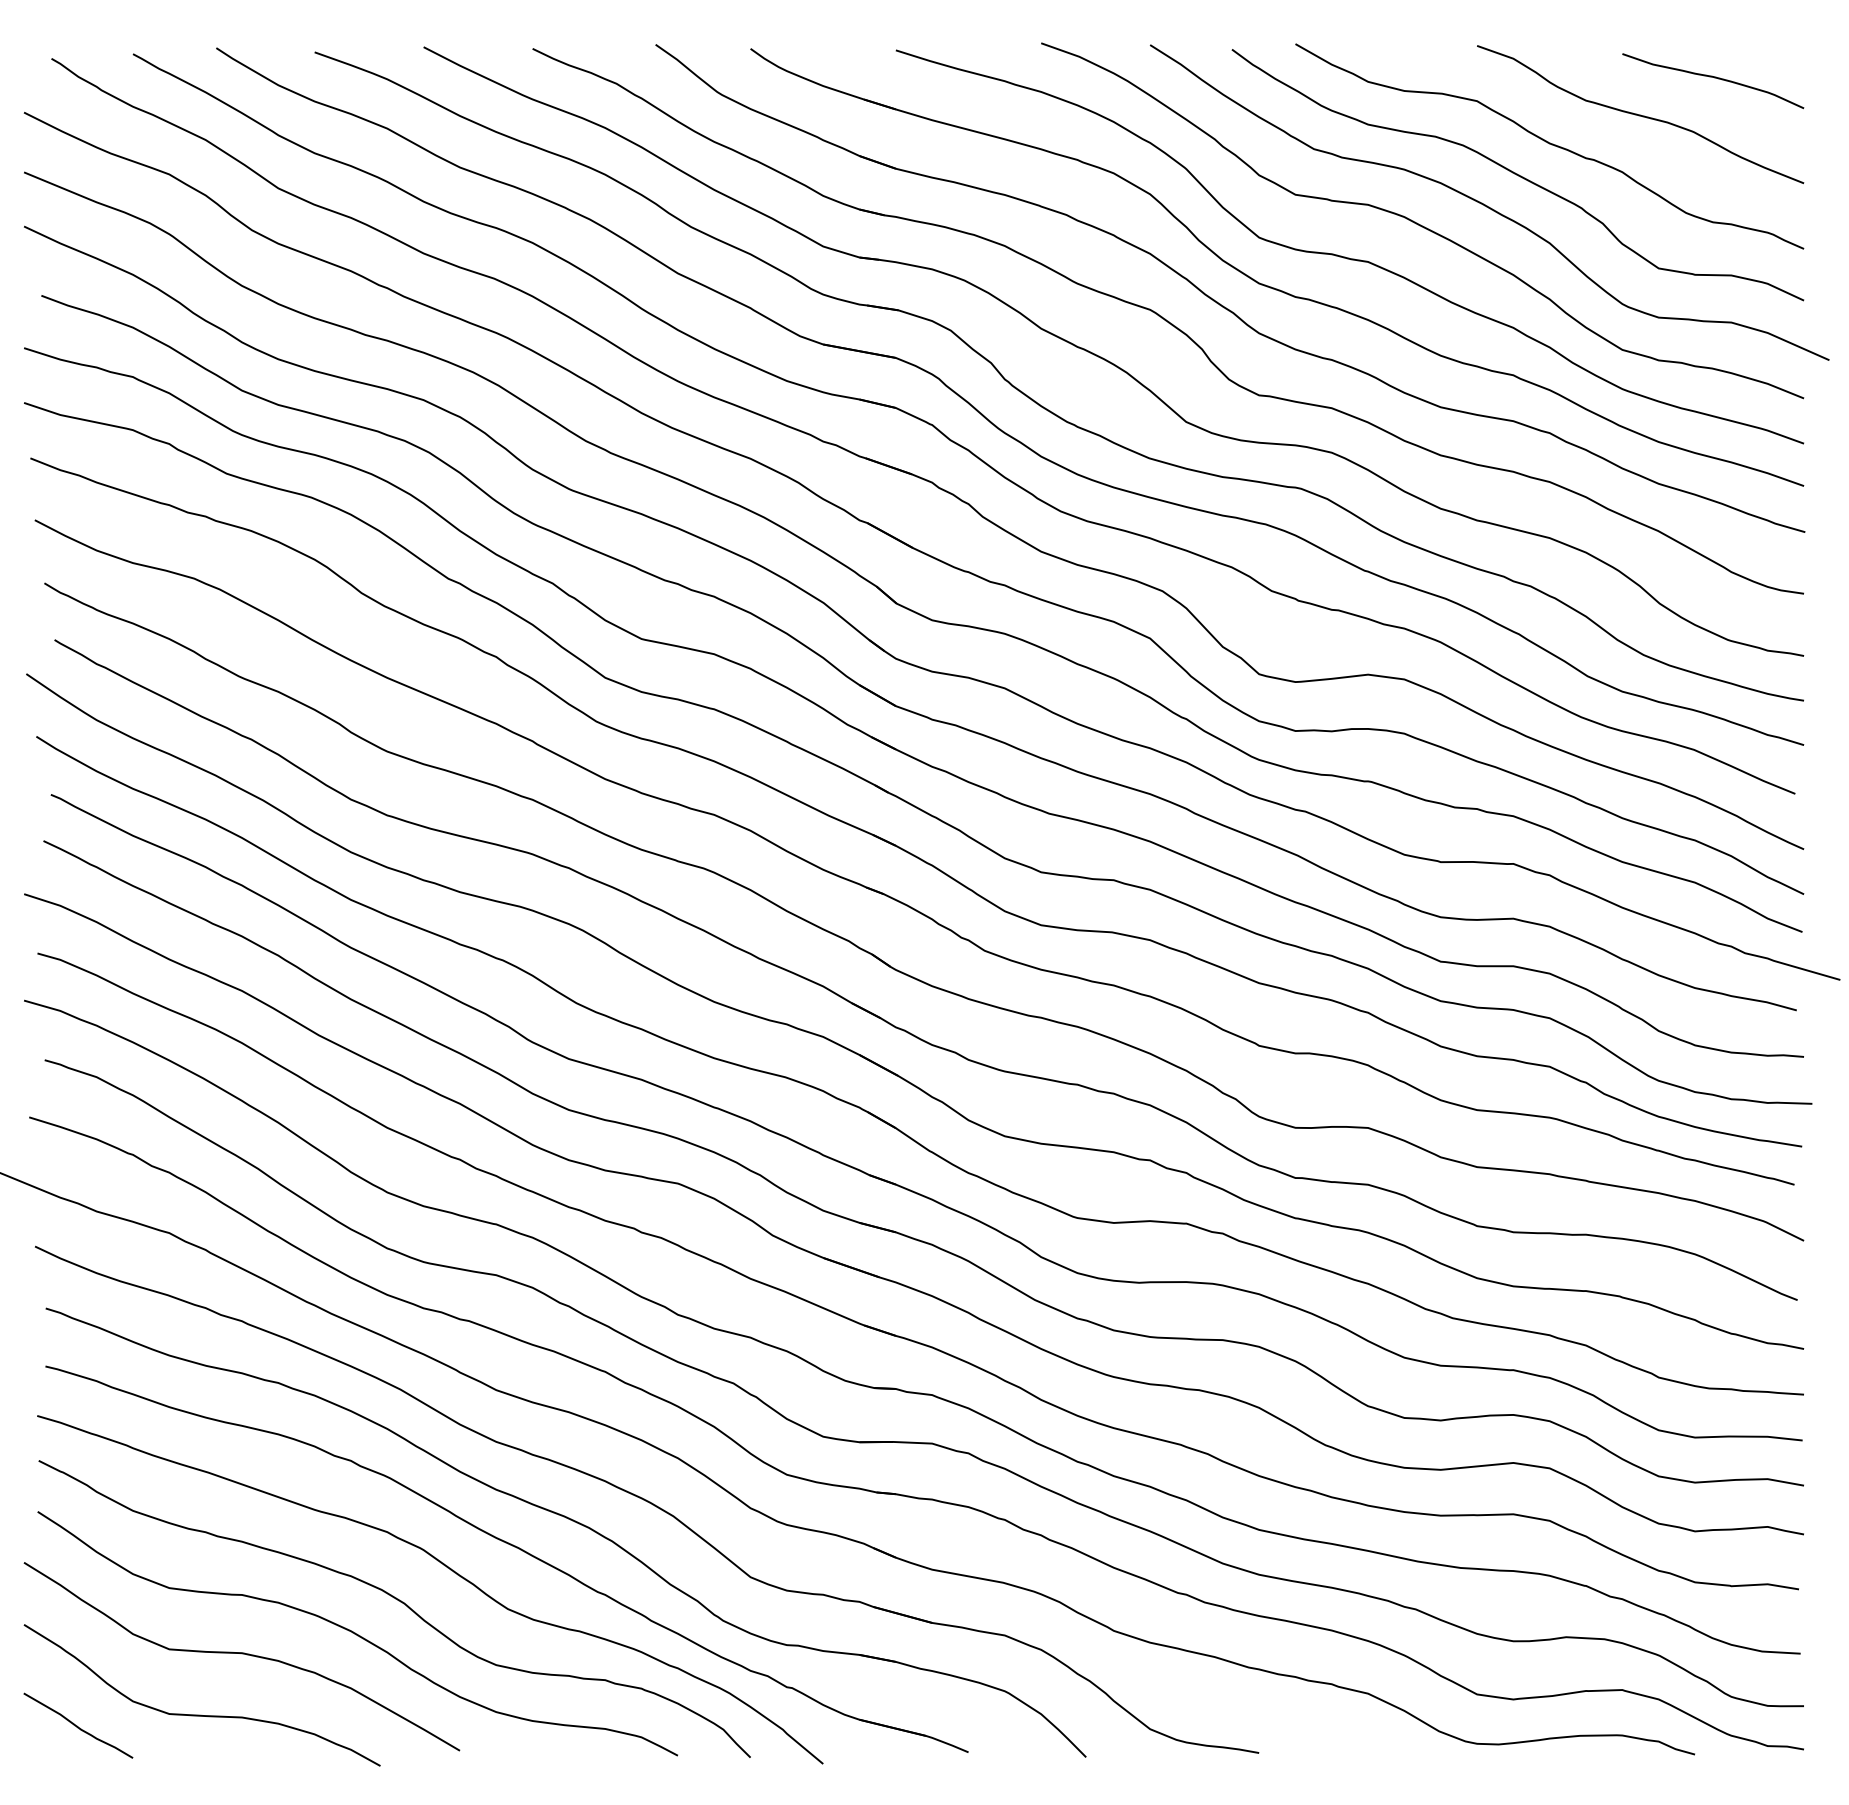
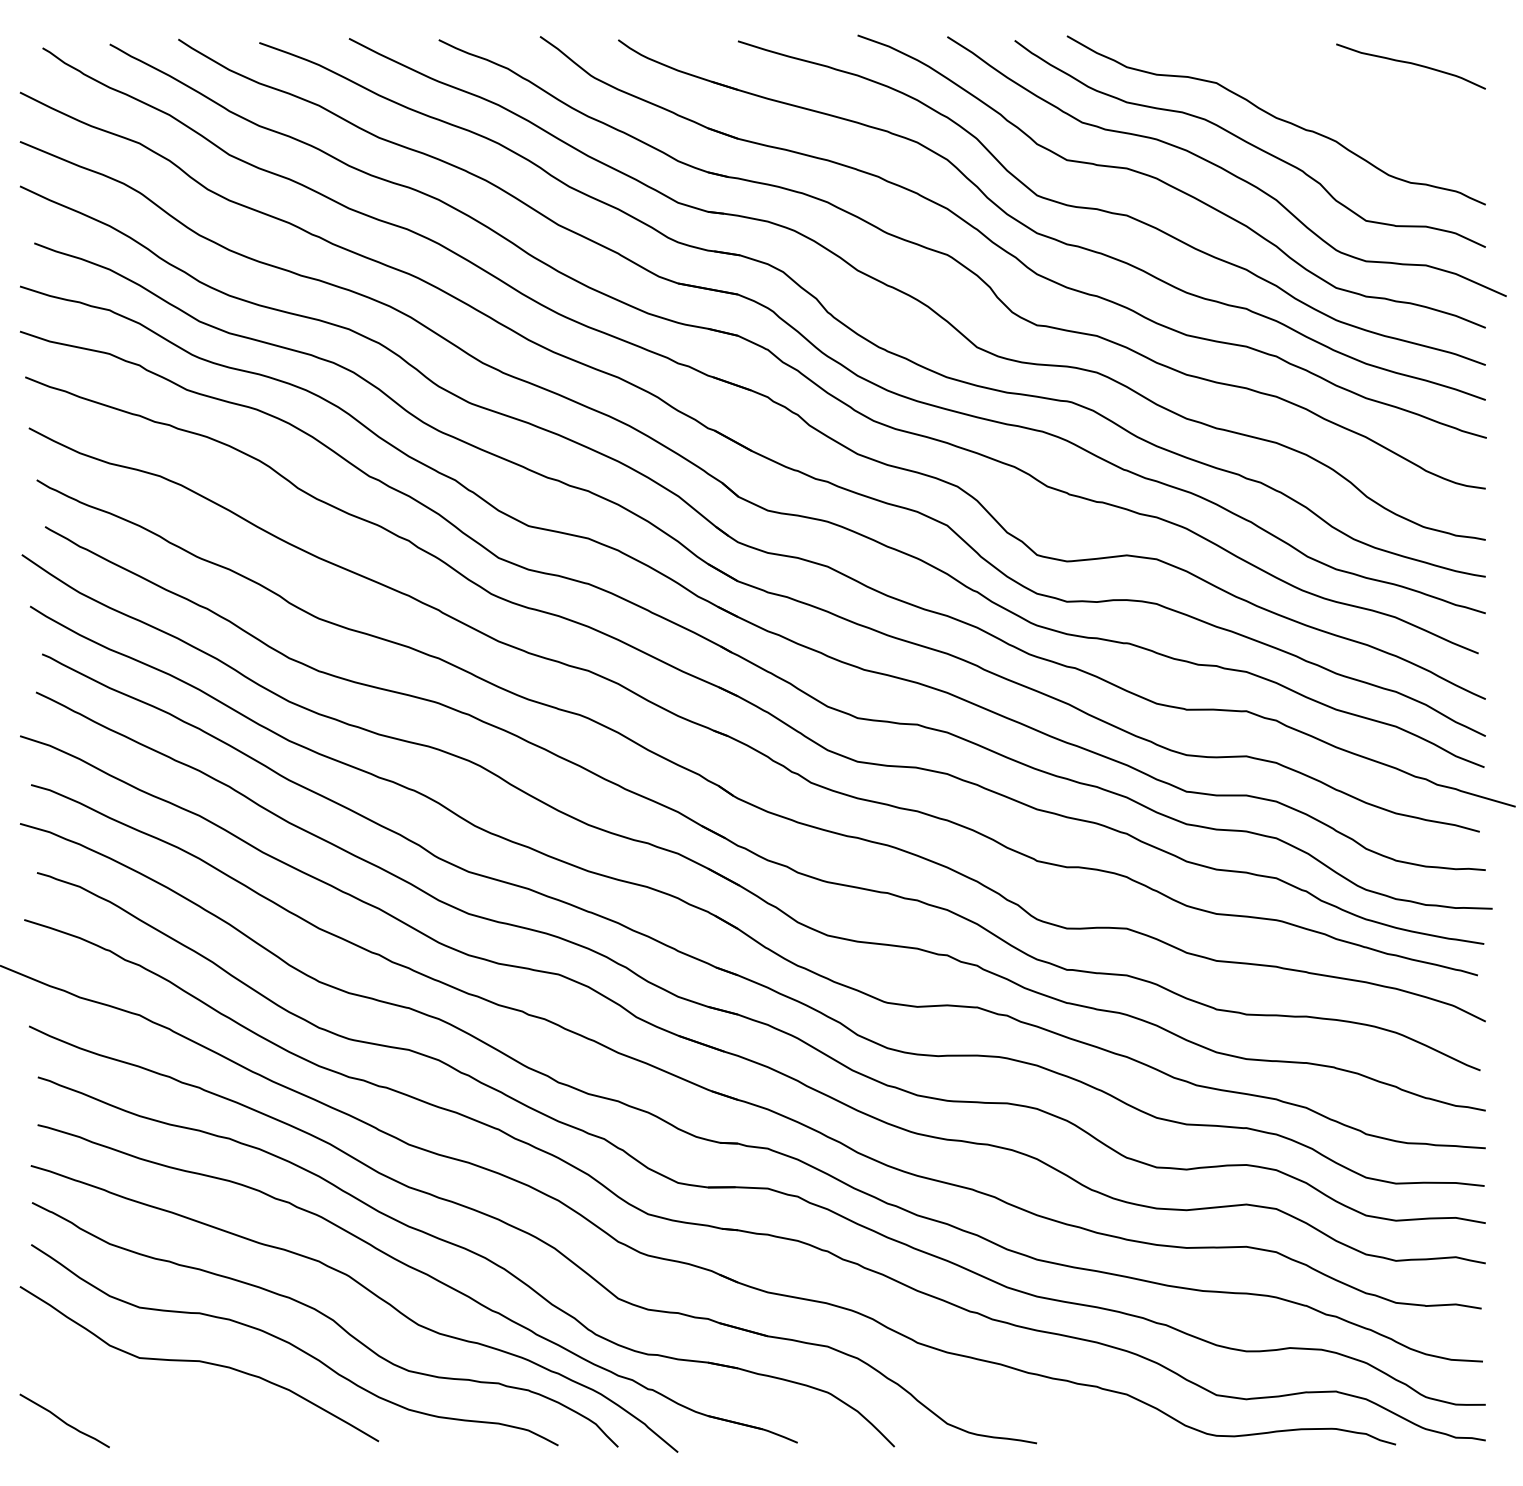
curve: (1640, 114) -> (1351, 94), removed
curve: (201, 1714) -> (166, 1411), removed

